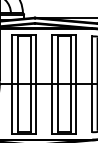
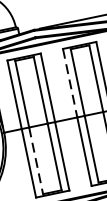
line: (52, 59) -> (70, 82), solid -> dashed
line: (17, 108) -> (35, 161), solid -> dashed

